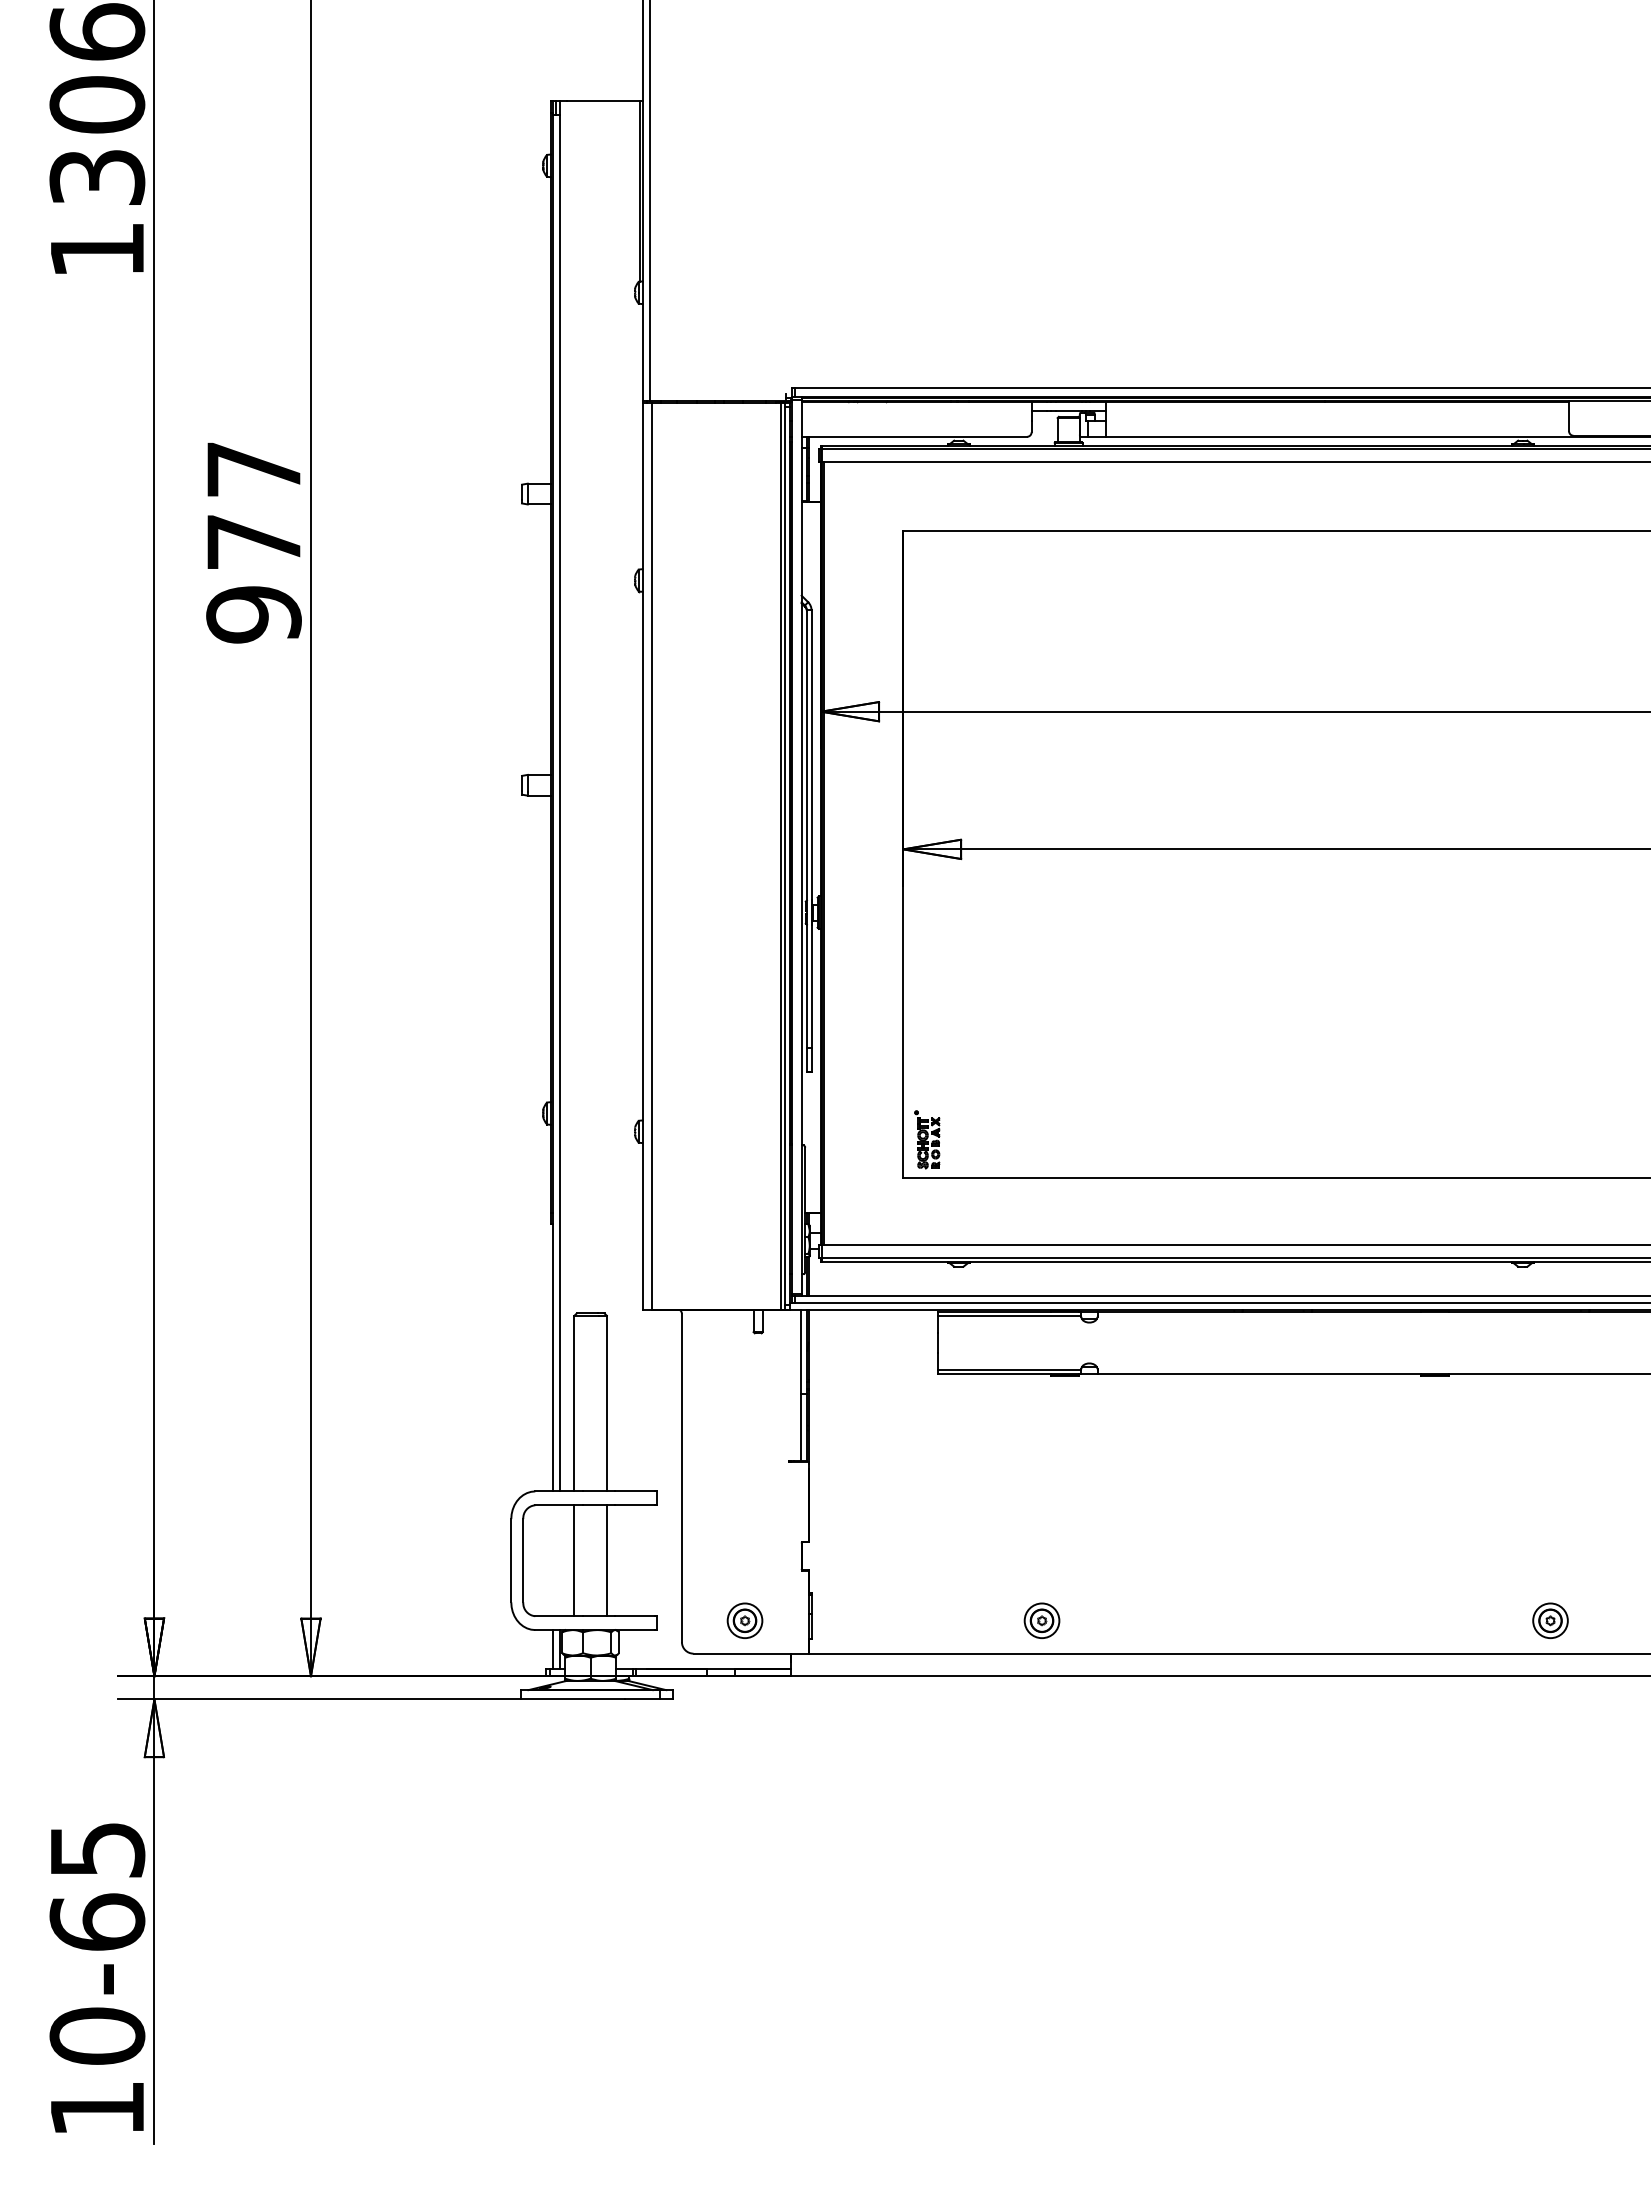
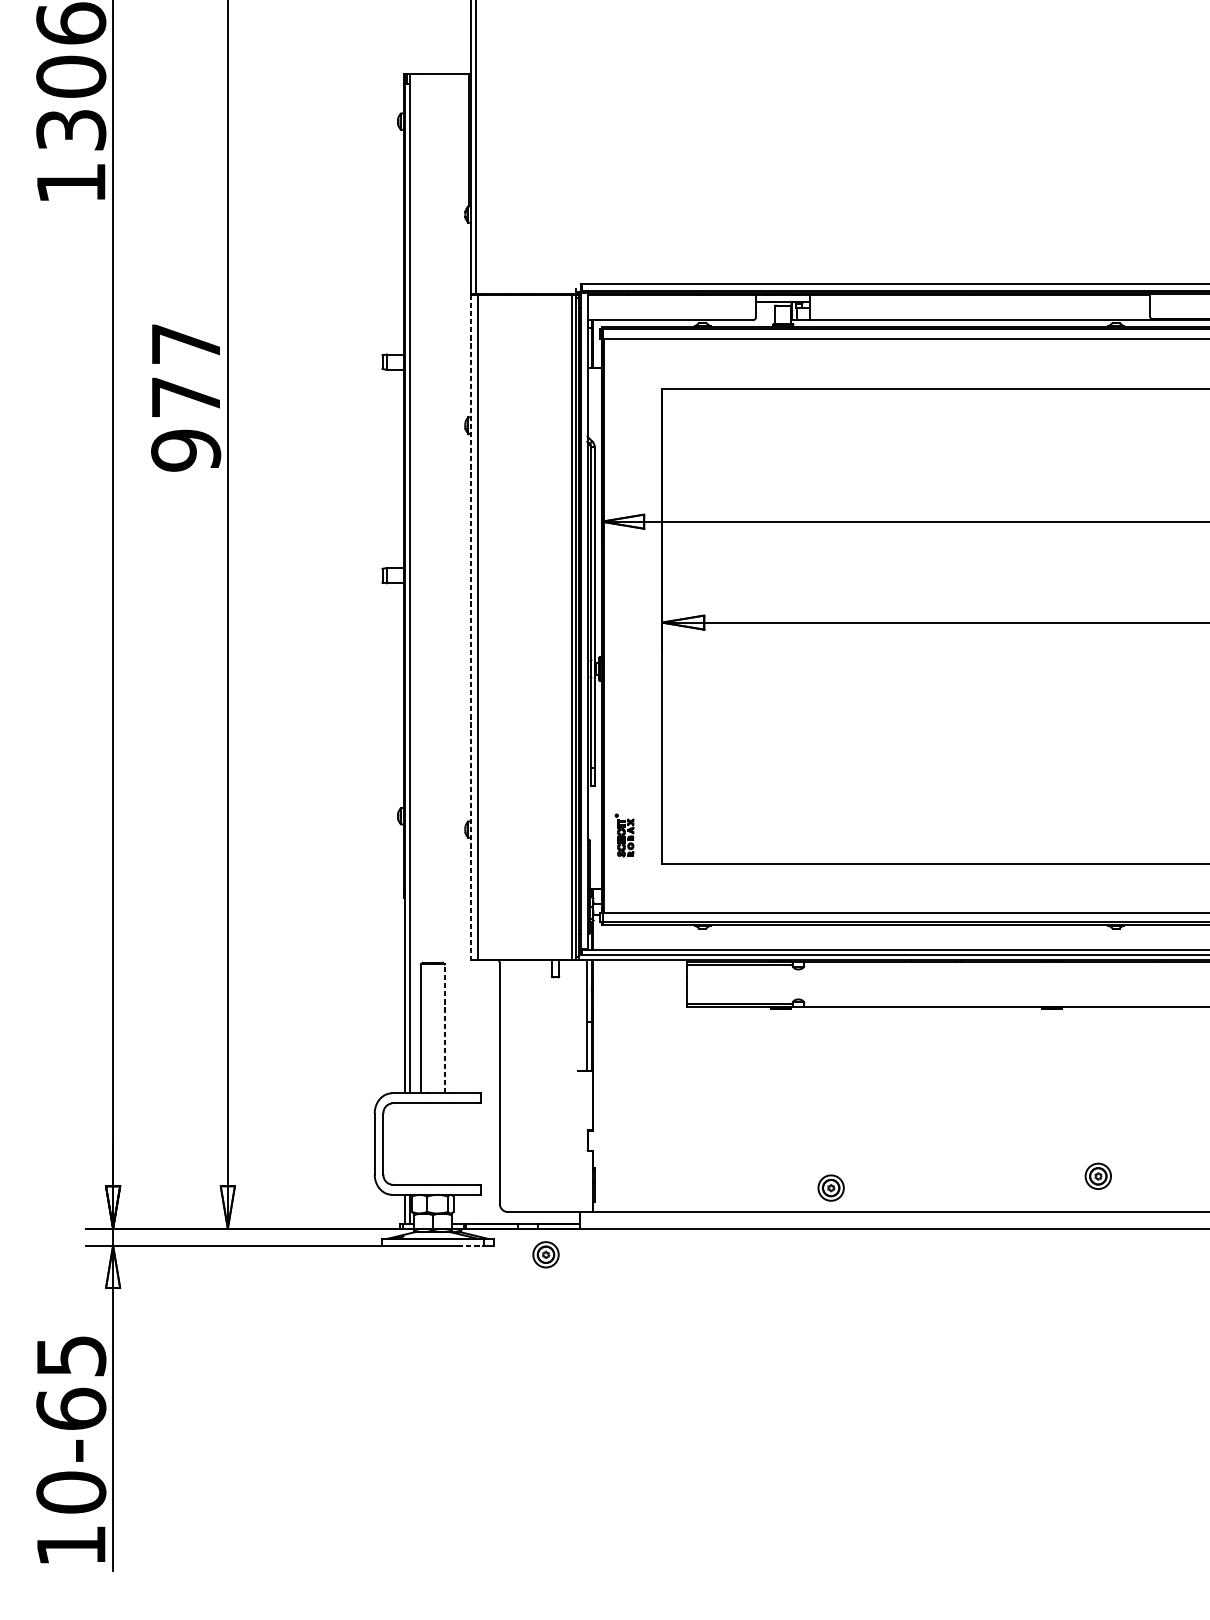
line: (642, 856) -> (470, 627), solid -> dashed
part: (927, 1139) -> (624, 835), moved
line: (606, 1403) -> (444, 1028), solid -> dashed
line: (574, 1560) -> (421, 1143), removed
line: (606, 1560) -> (444, 1143), removed
part: (744, 1620) -> (545, 1254), moved
part: (1041, 1620) -> (830, 1187), moved
part: (1550, 1620) -> (1098, 1176), moved
line: (643, 1699) -> (471, 1245), solid -> dashed

